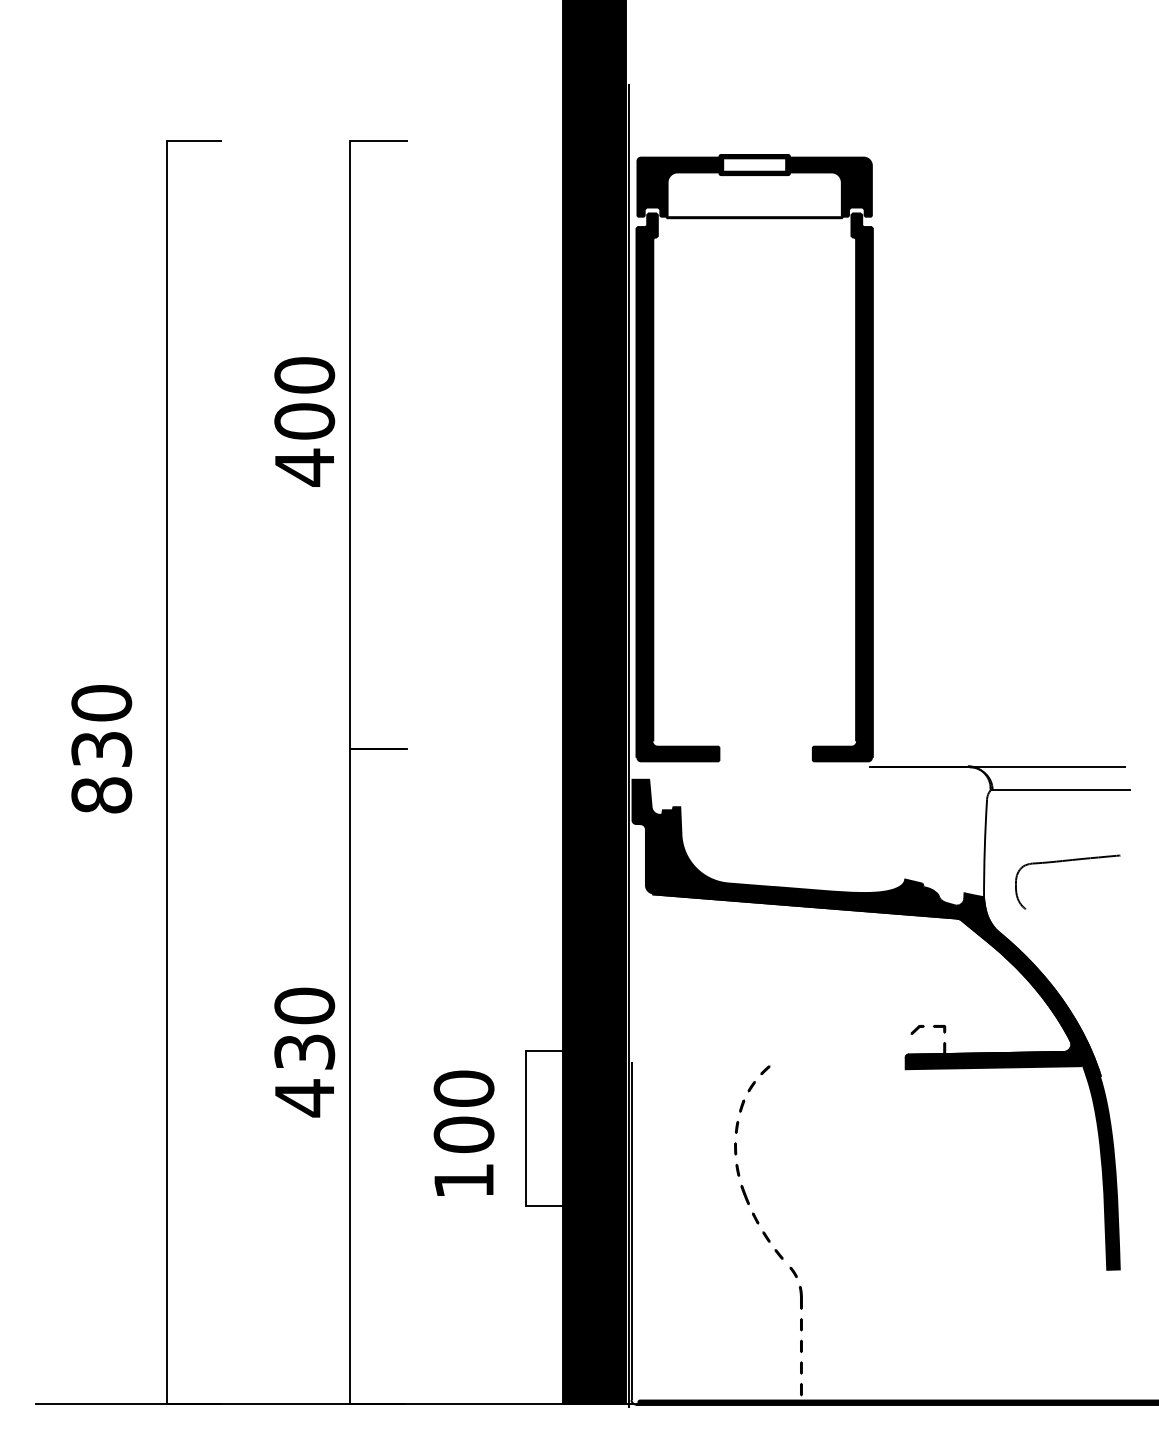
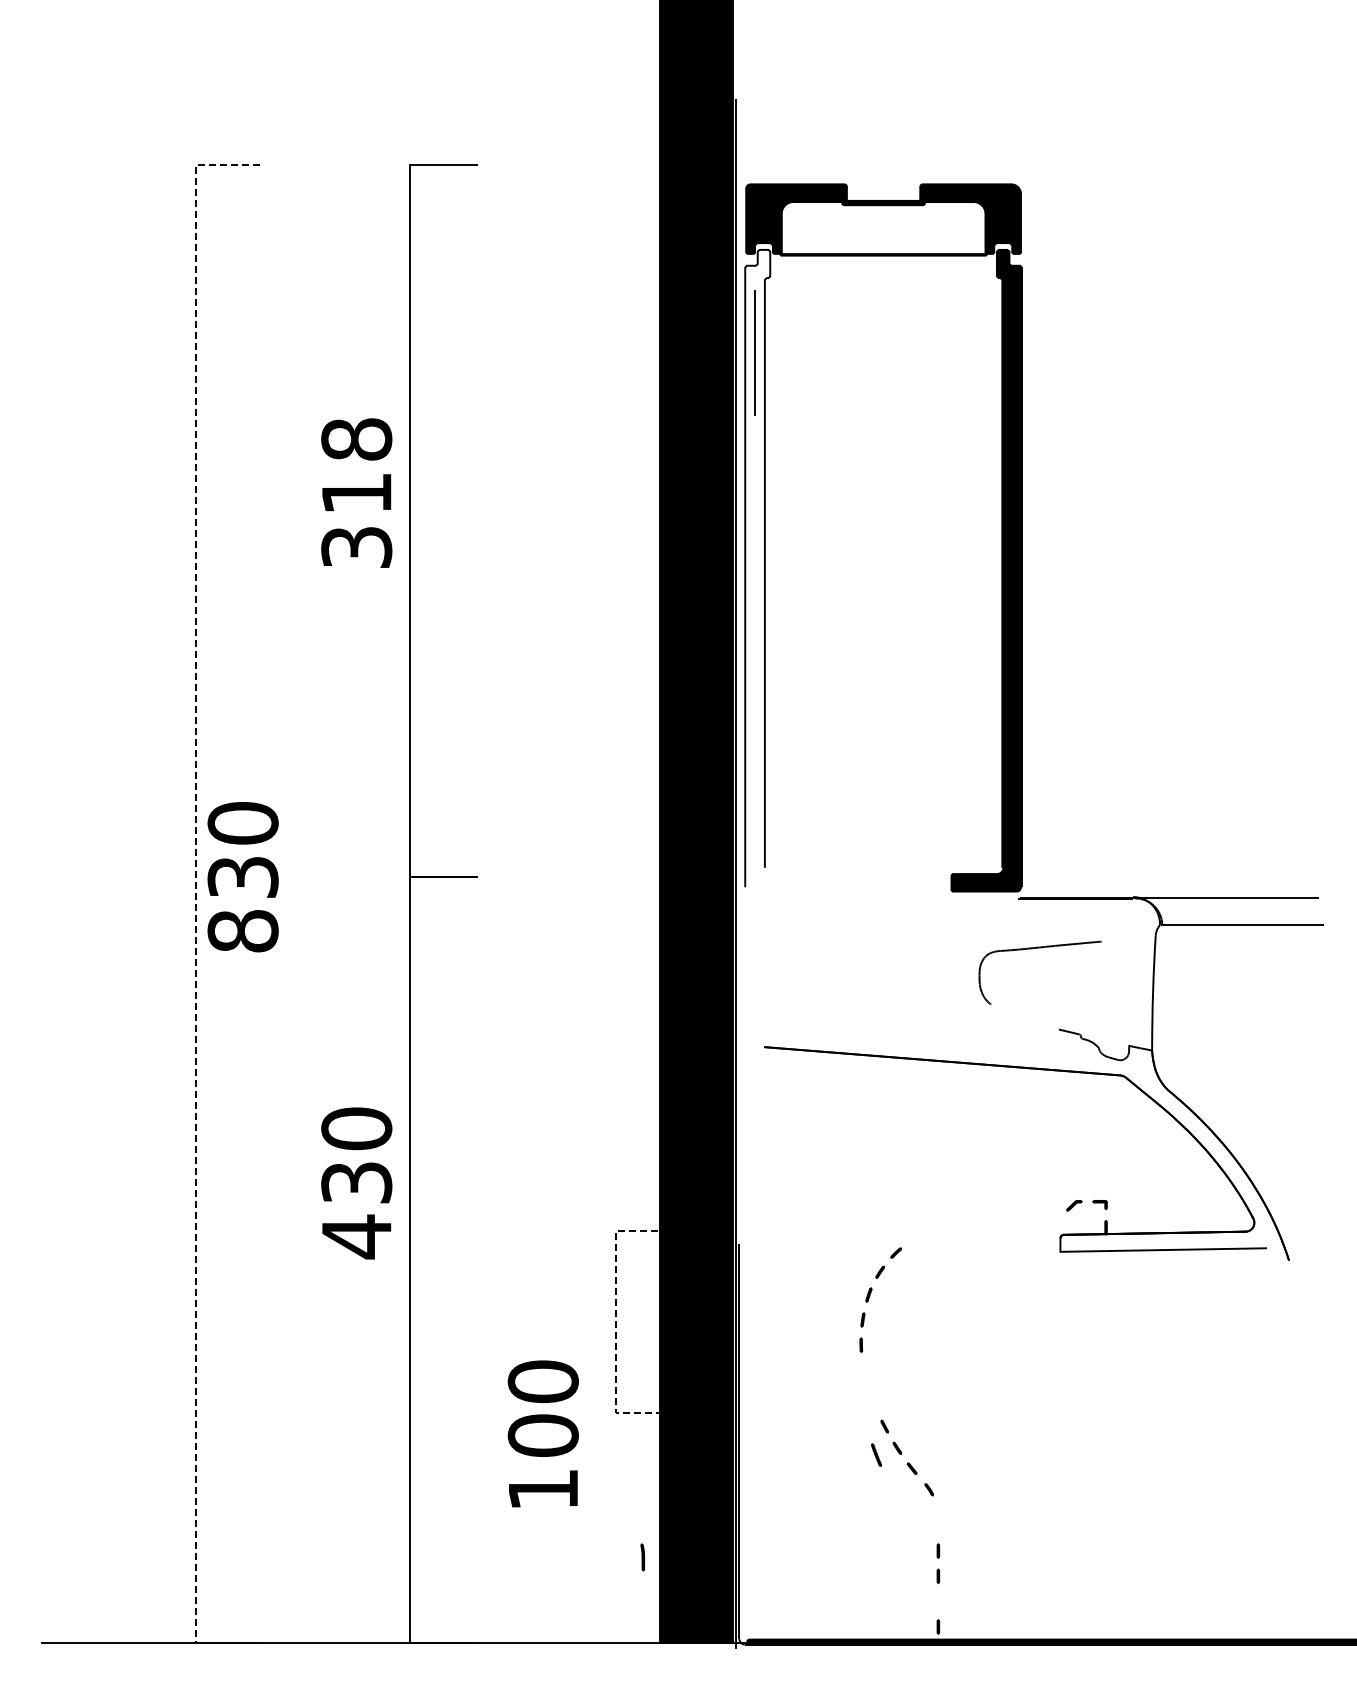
fill: (754, 156) -> (883, 183), removed
text: (304, 422) -> (356, 494), 400 -> 318
fill: (678, 487) -> (794, 570), removed
text: (101, 749) -> (242, 877), moved
line: (166, 772) -> (195, 904), solid -> dashed
part: (1068, 861) -> (1040, 948), moved
fill: (875, 1024) -> (1025, 1199), removed
text: (304, 1052) -> (356, 1183), moved
line: (525, 1128) -> (615, 1321), solid -> dashed
text: (463, 1132) -> (542, 1433), moved
fill: (737, 1170) -> (863, 1370), removed
line: (745, 1194) -> (876, 1454), moved
part: (800, 1297) -> (642, 1557), moved
fill: (801, 1367) -> (938, 1601), removed

